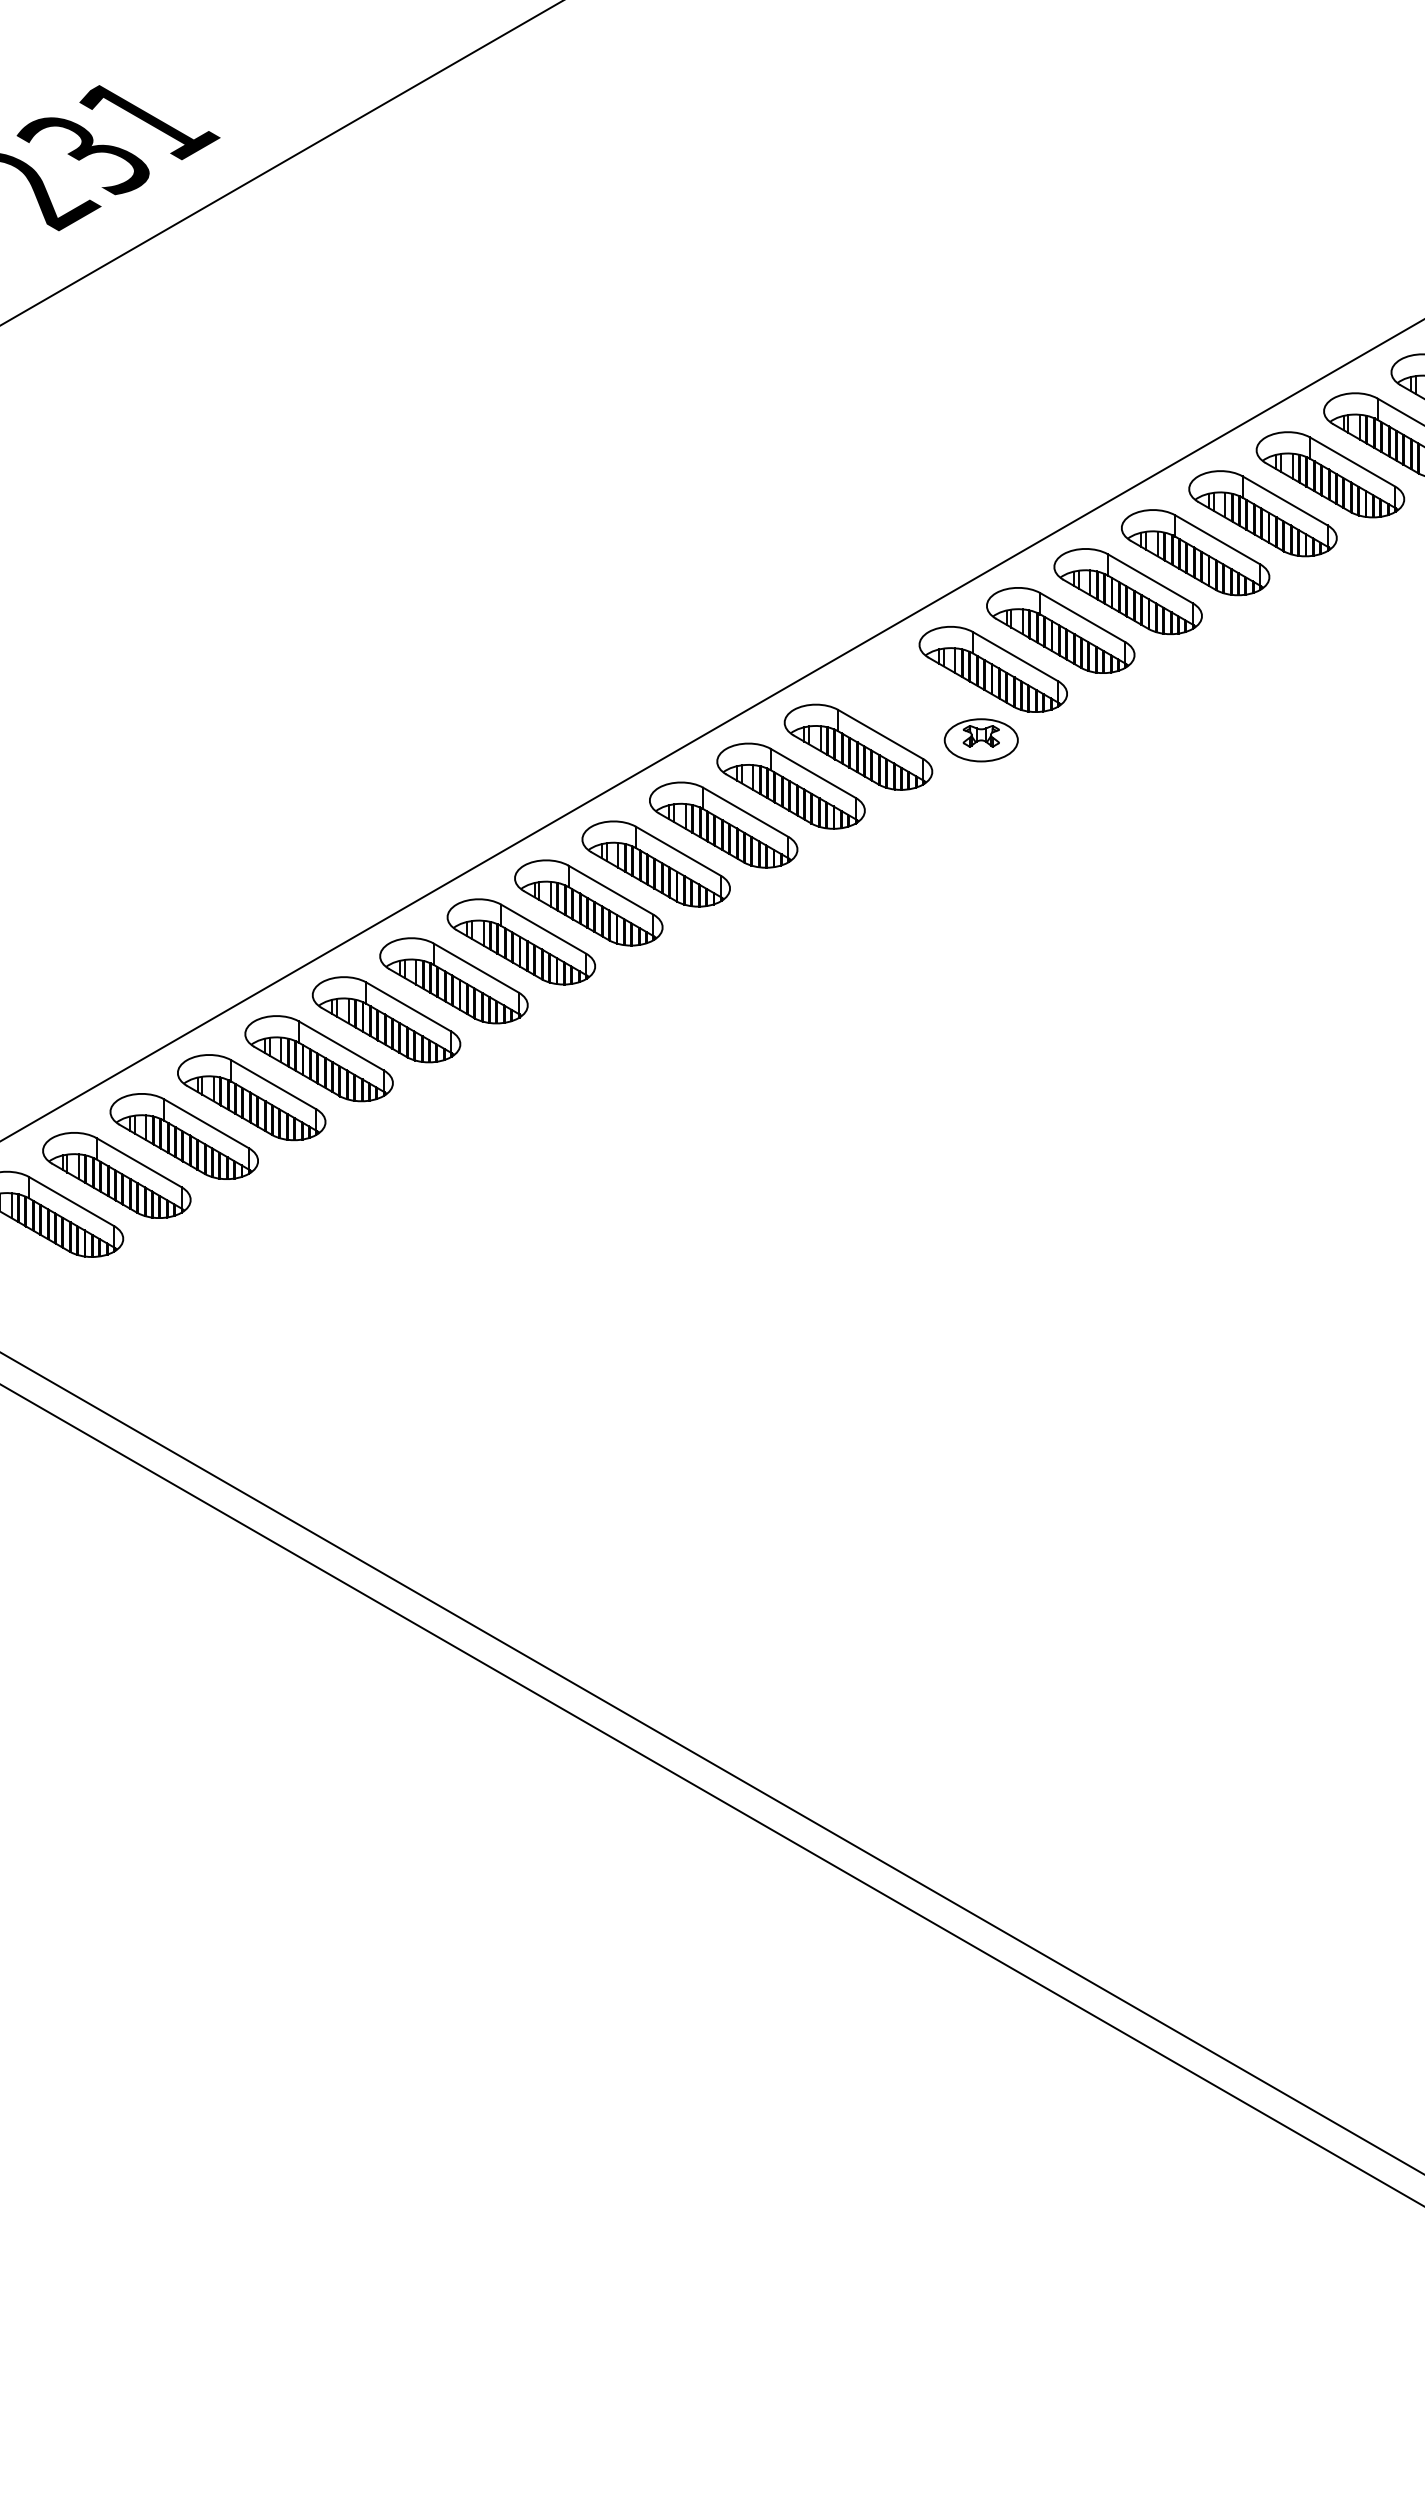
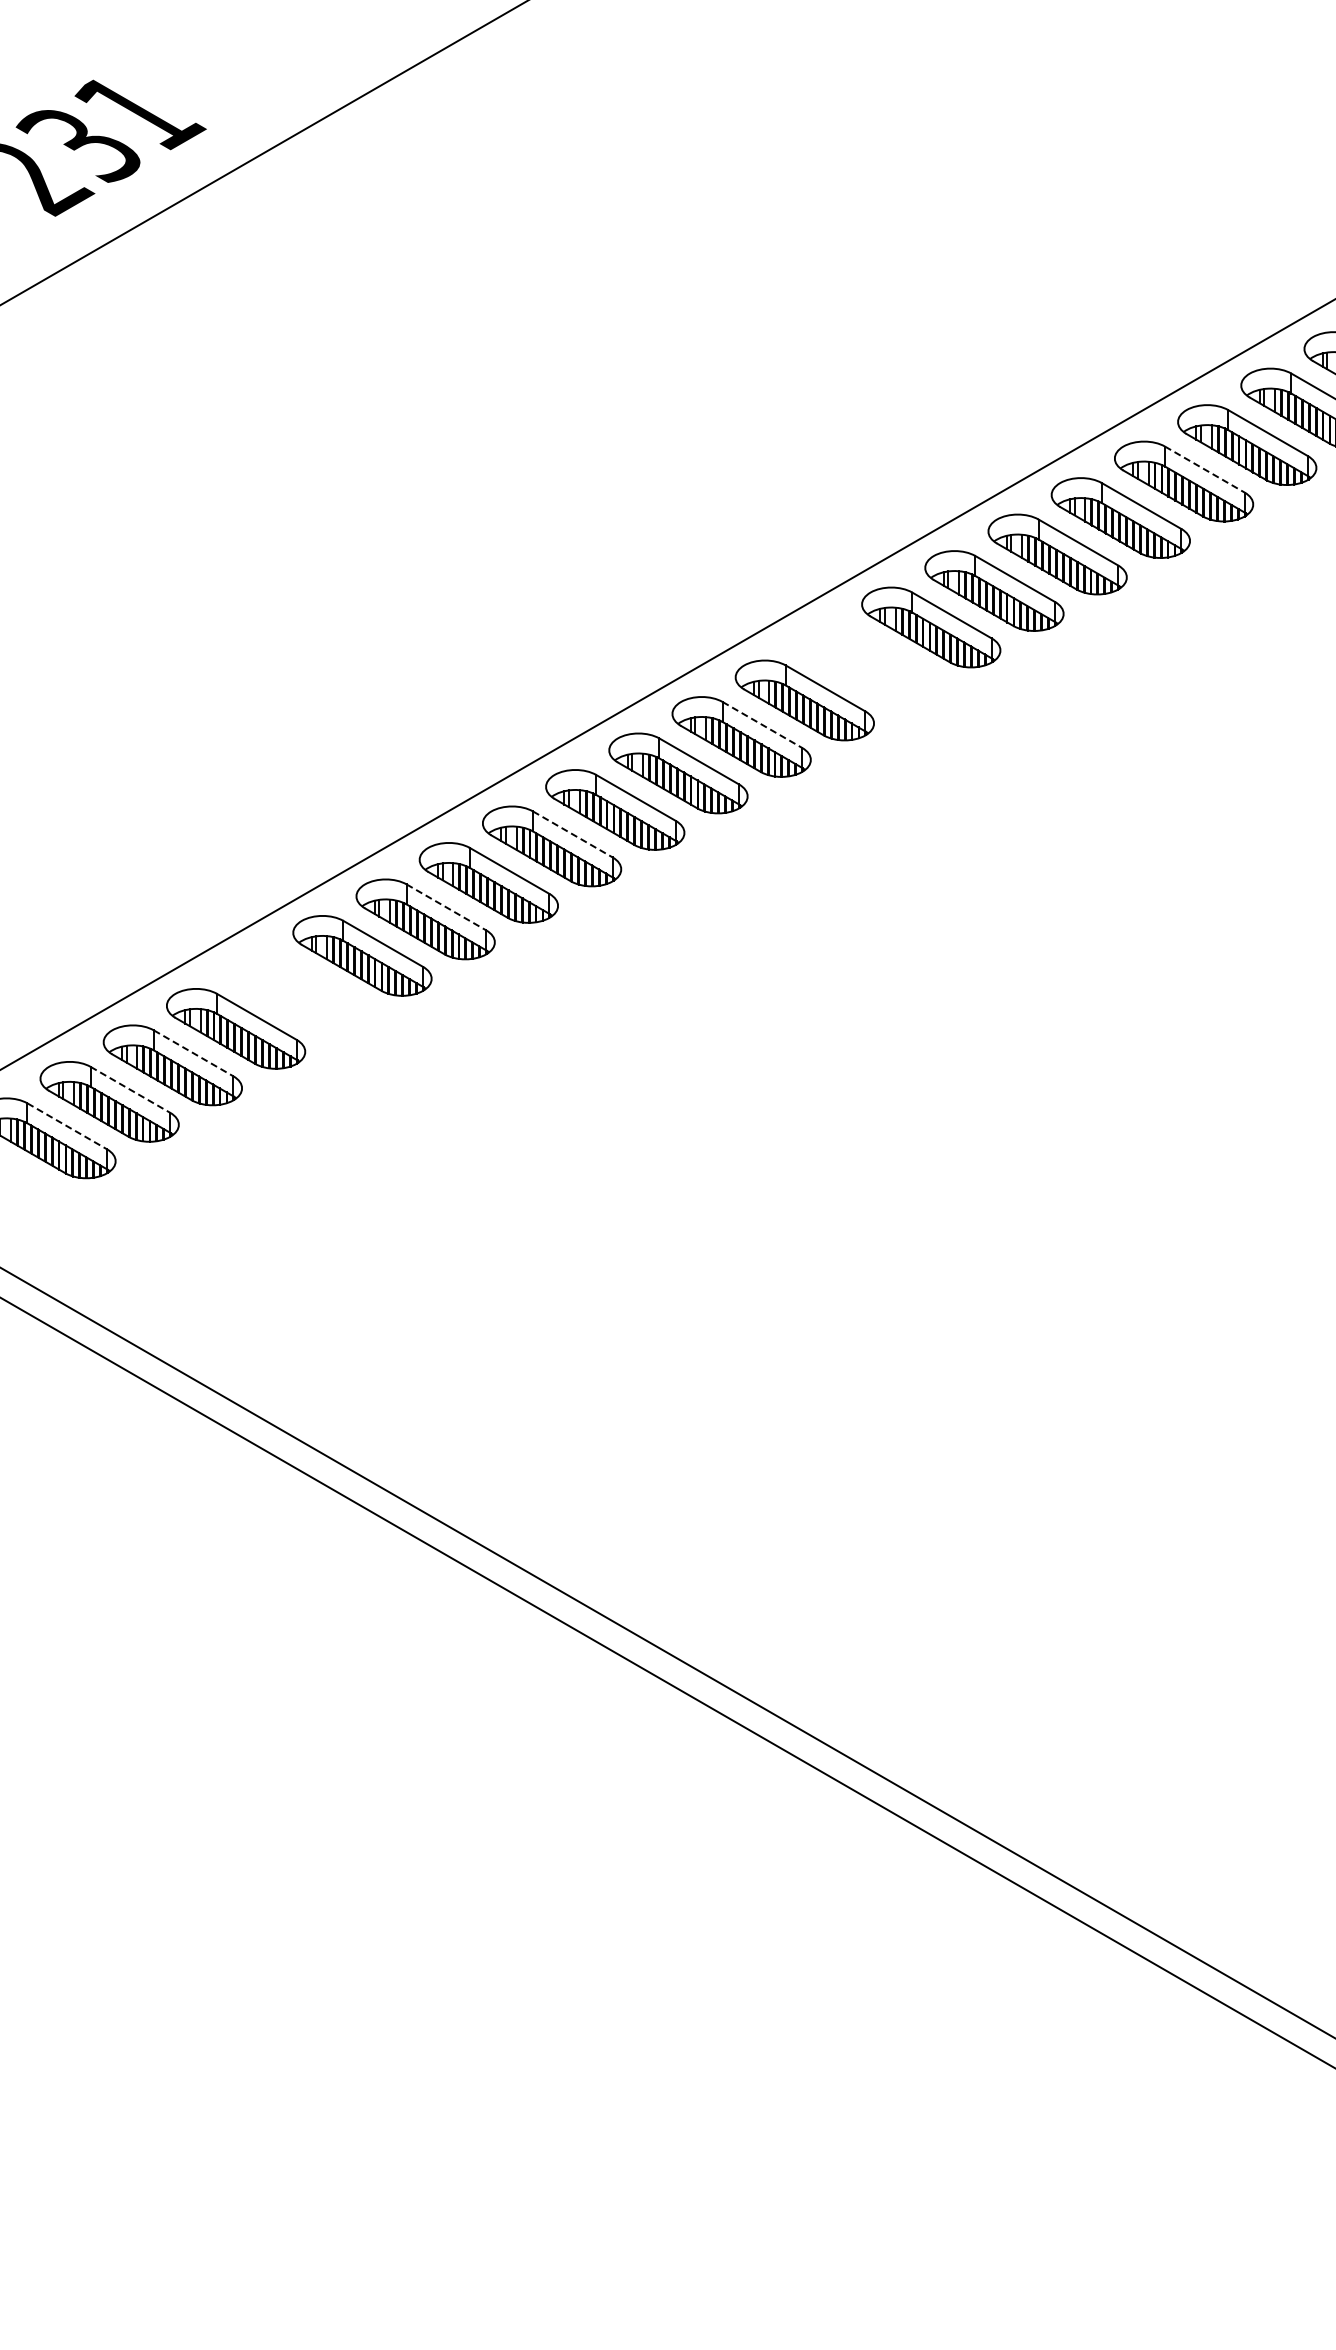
line: (1284, 500) -> (1204, 469), solid -> dashed
part: (980, 739) -> (919, 693), removed
line: (813, 772) -> (762, 724), solid -> dashed
line: (610, 890) -> (572, 834), solid -> dashed
line: (476, 968) -> (446, 907), solid -> dashed
part: (319, 1058) -> (299, 992), removed
line: (206, 1123) -> (193, 1053), solid -> dashed
line: (139, 1162) -> (130, 1089), solid -> dashed
line: (71, 1201) -> (67, 1126), solid -> dashed

